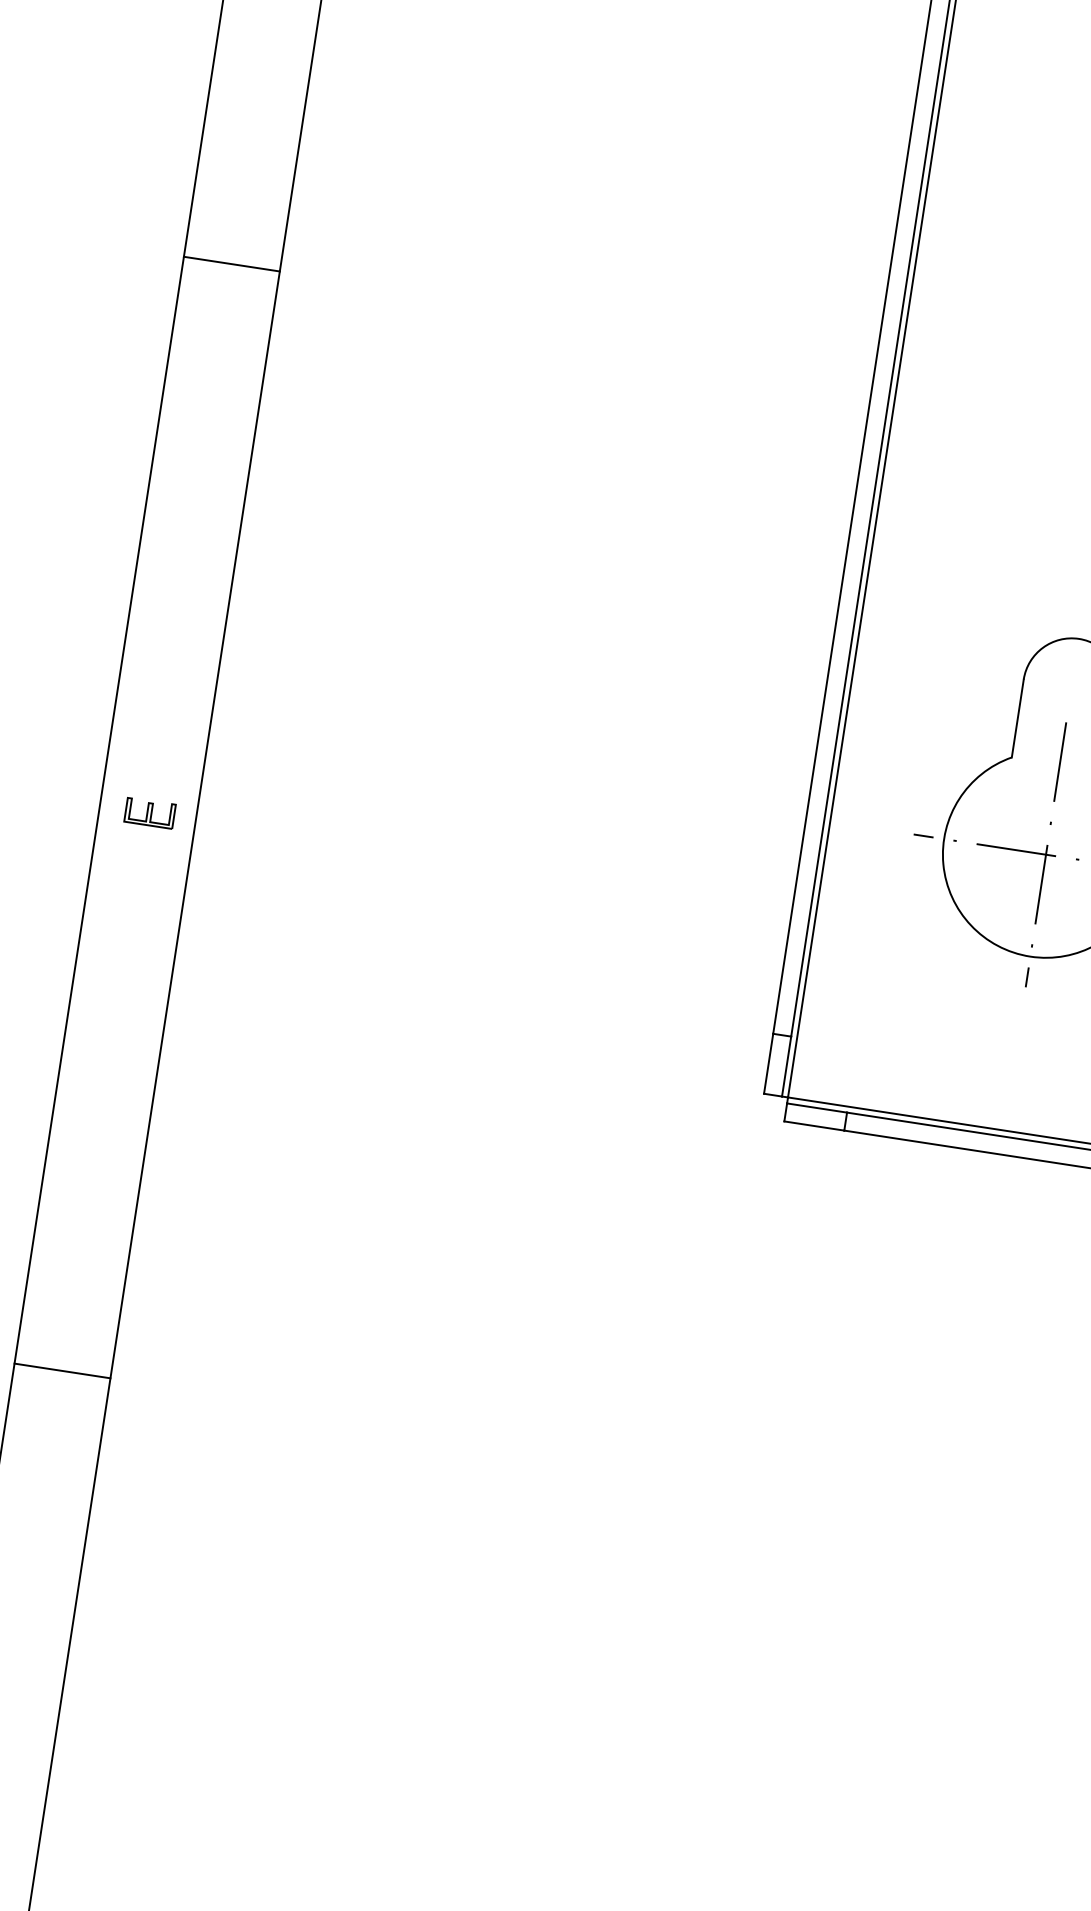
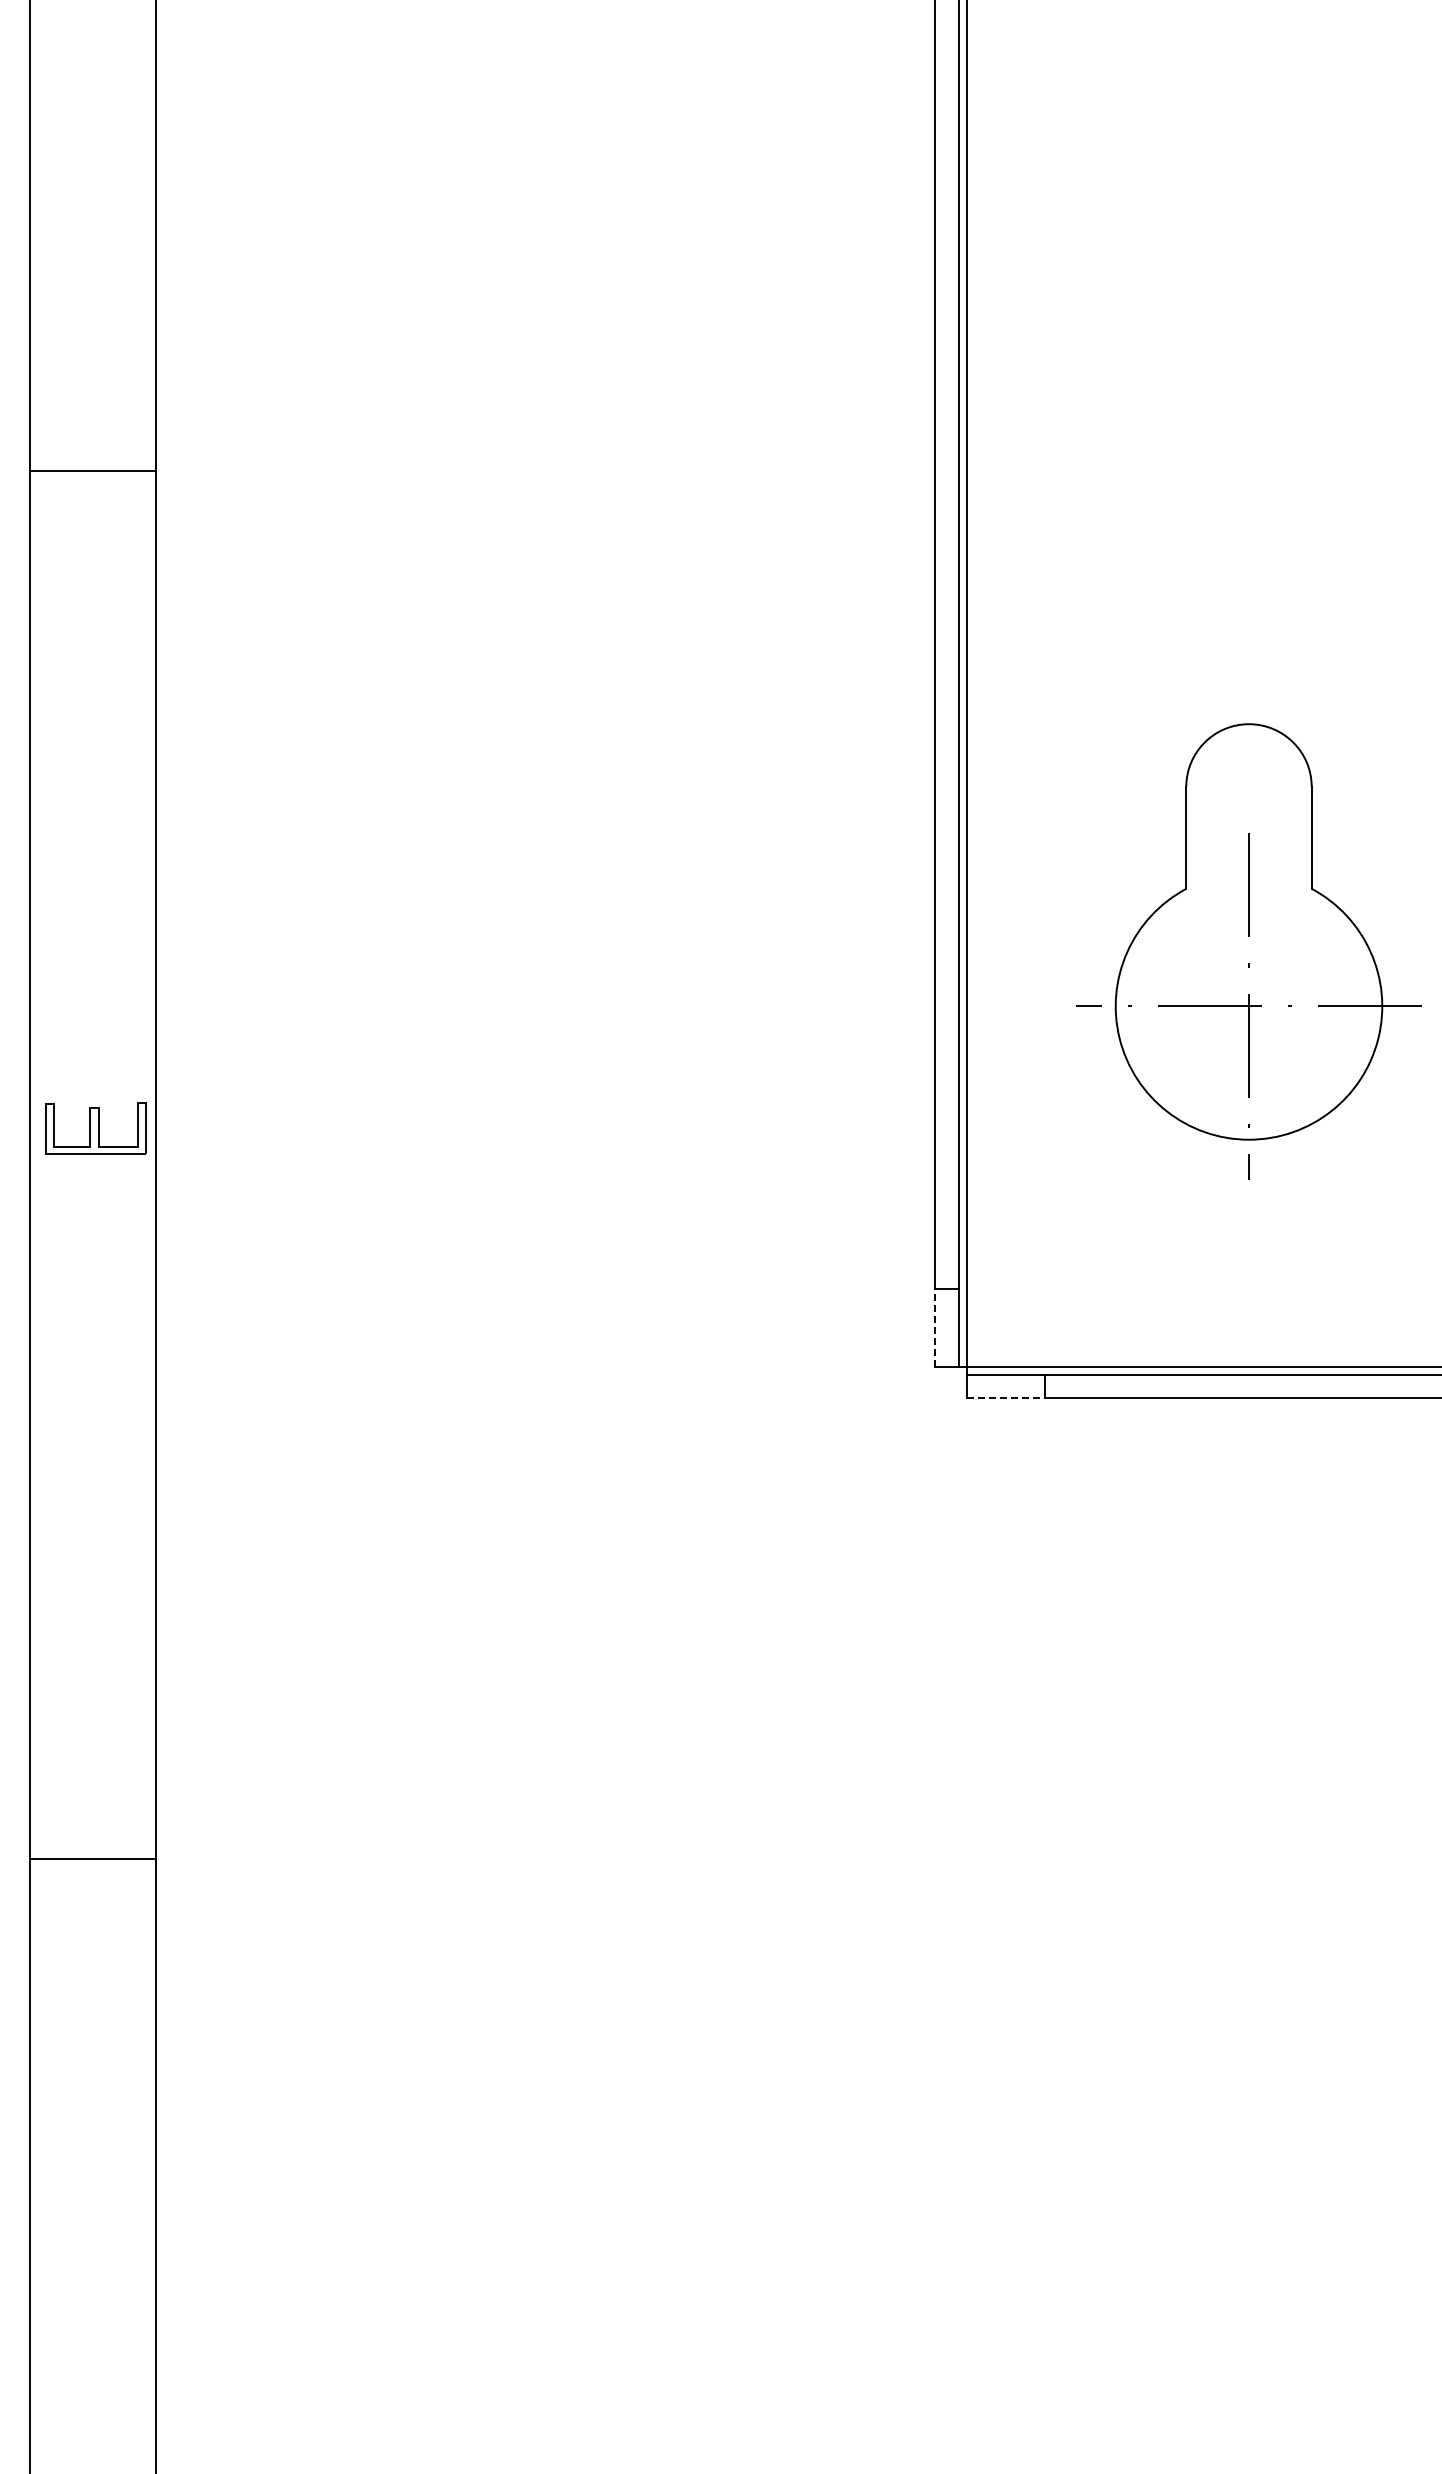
line: (231, 263) -> (92, 470), moved
part: (149, 813) -> (95, 1128), size x1.6
line: (768, 1063) -> (935, 1327), solid -> dashed
line: (814, 1126) -> (1006, 1398), solid -> dashed

